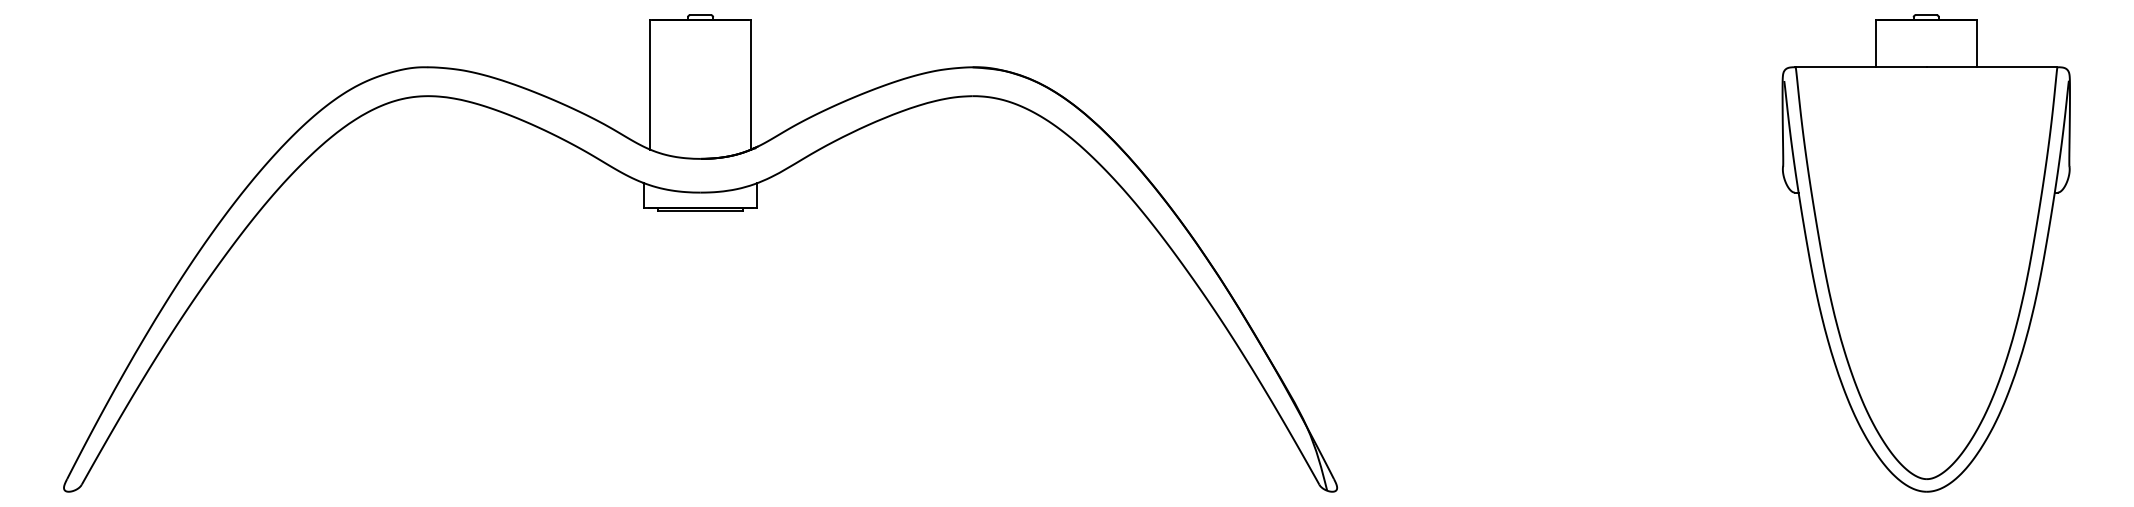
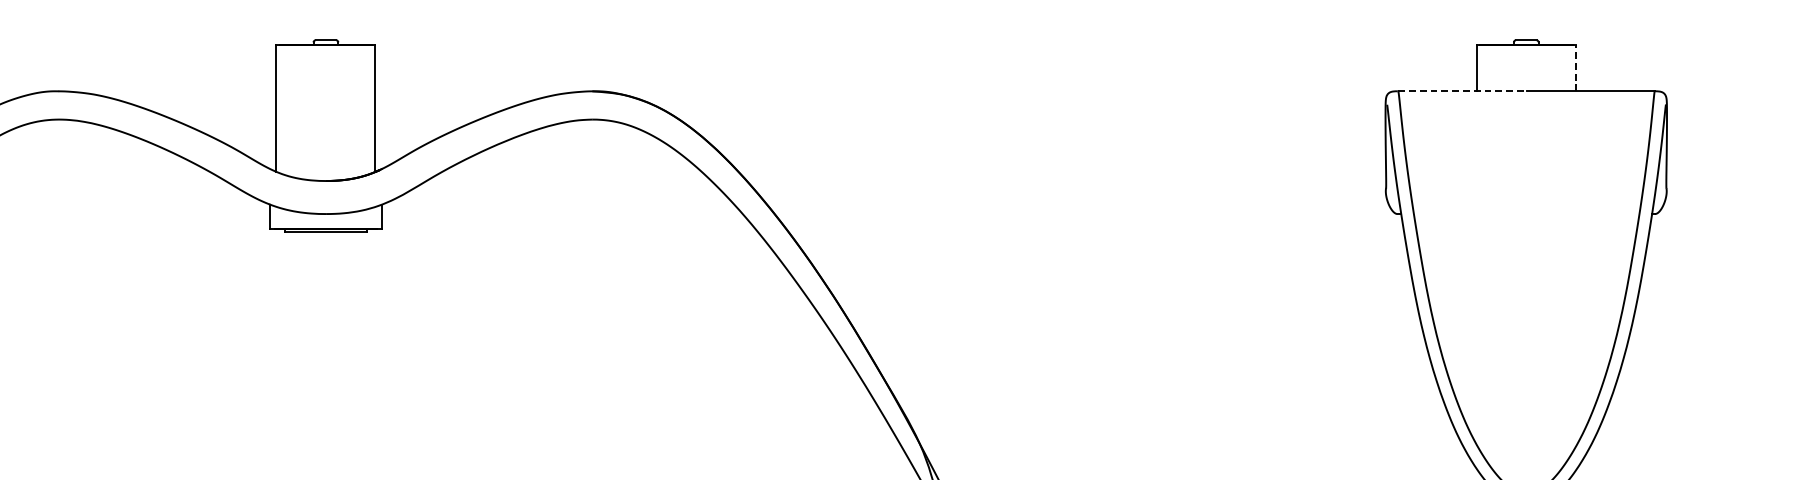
line: (1976, 43) -> (1575, 68), solid -> dashed
line: (1861, 67) -> (1462, 91), solid -> dashed

